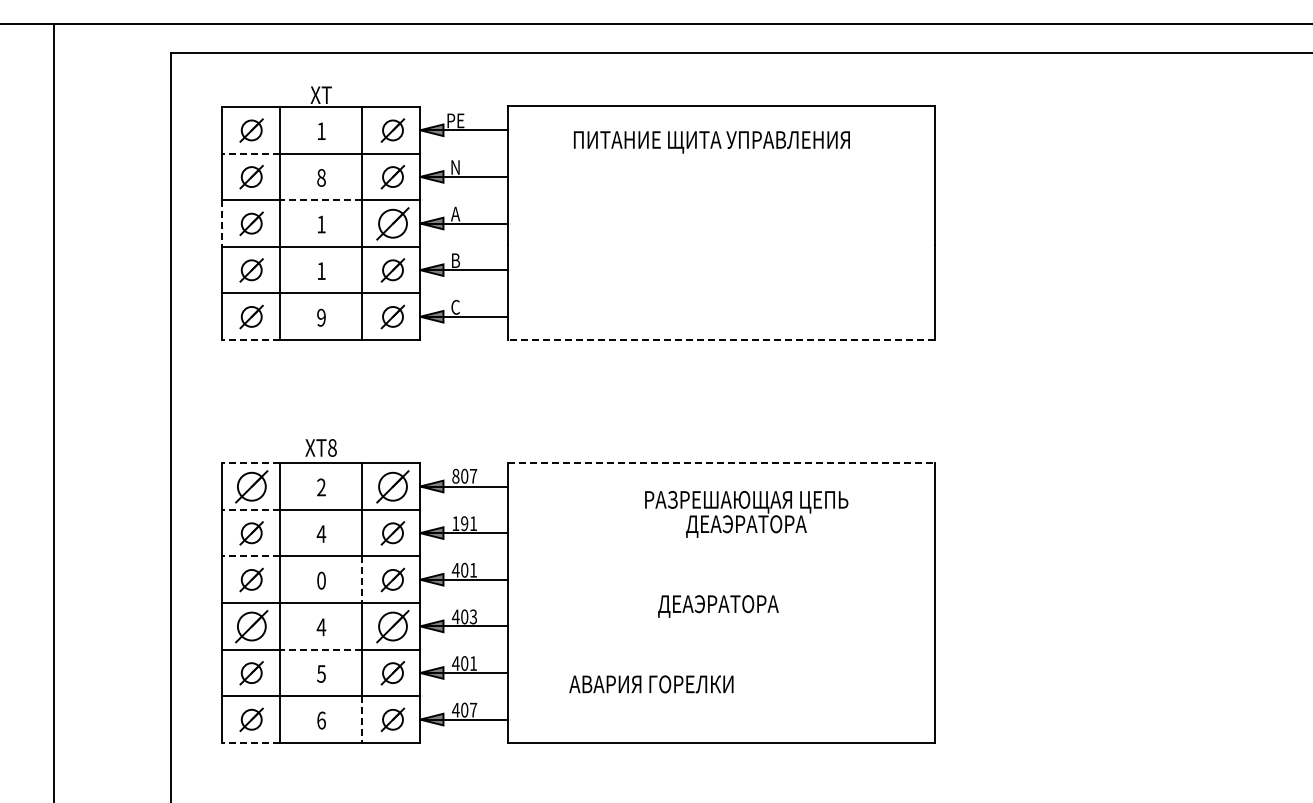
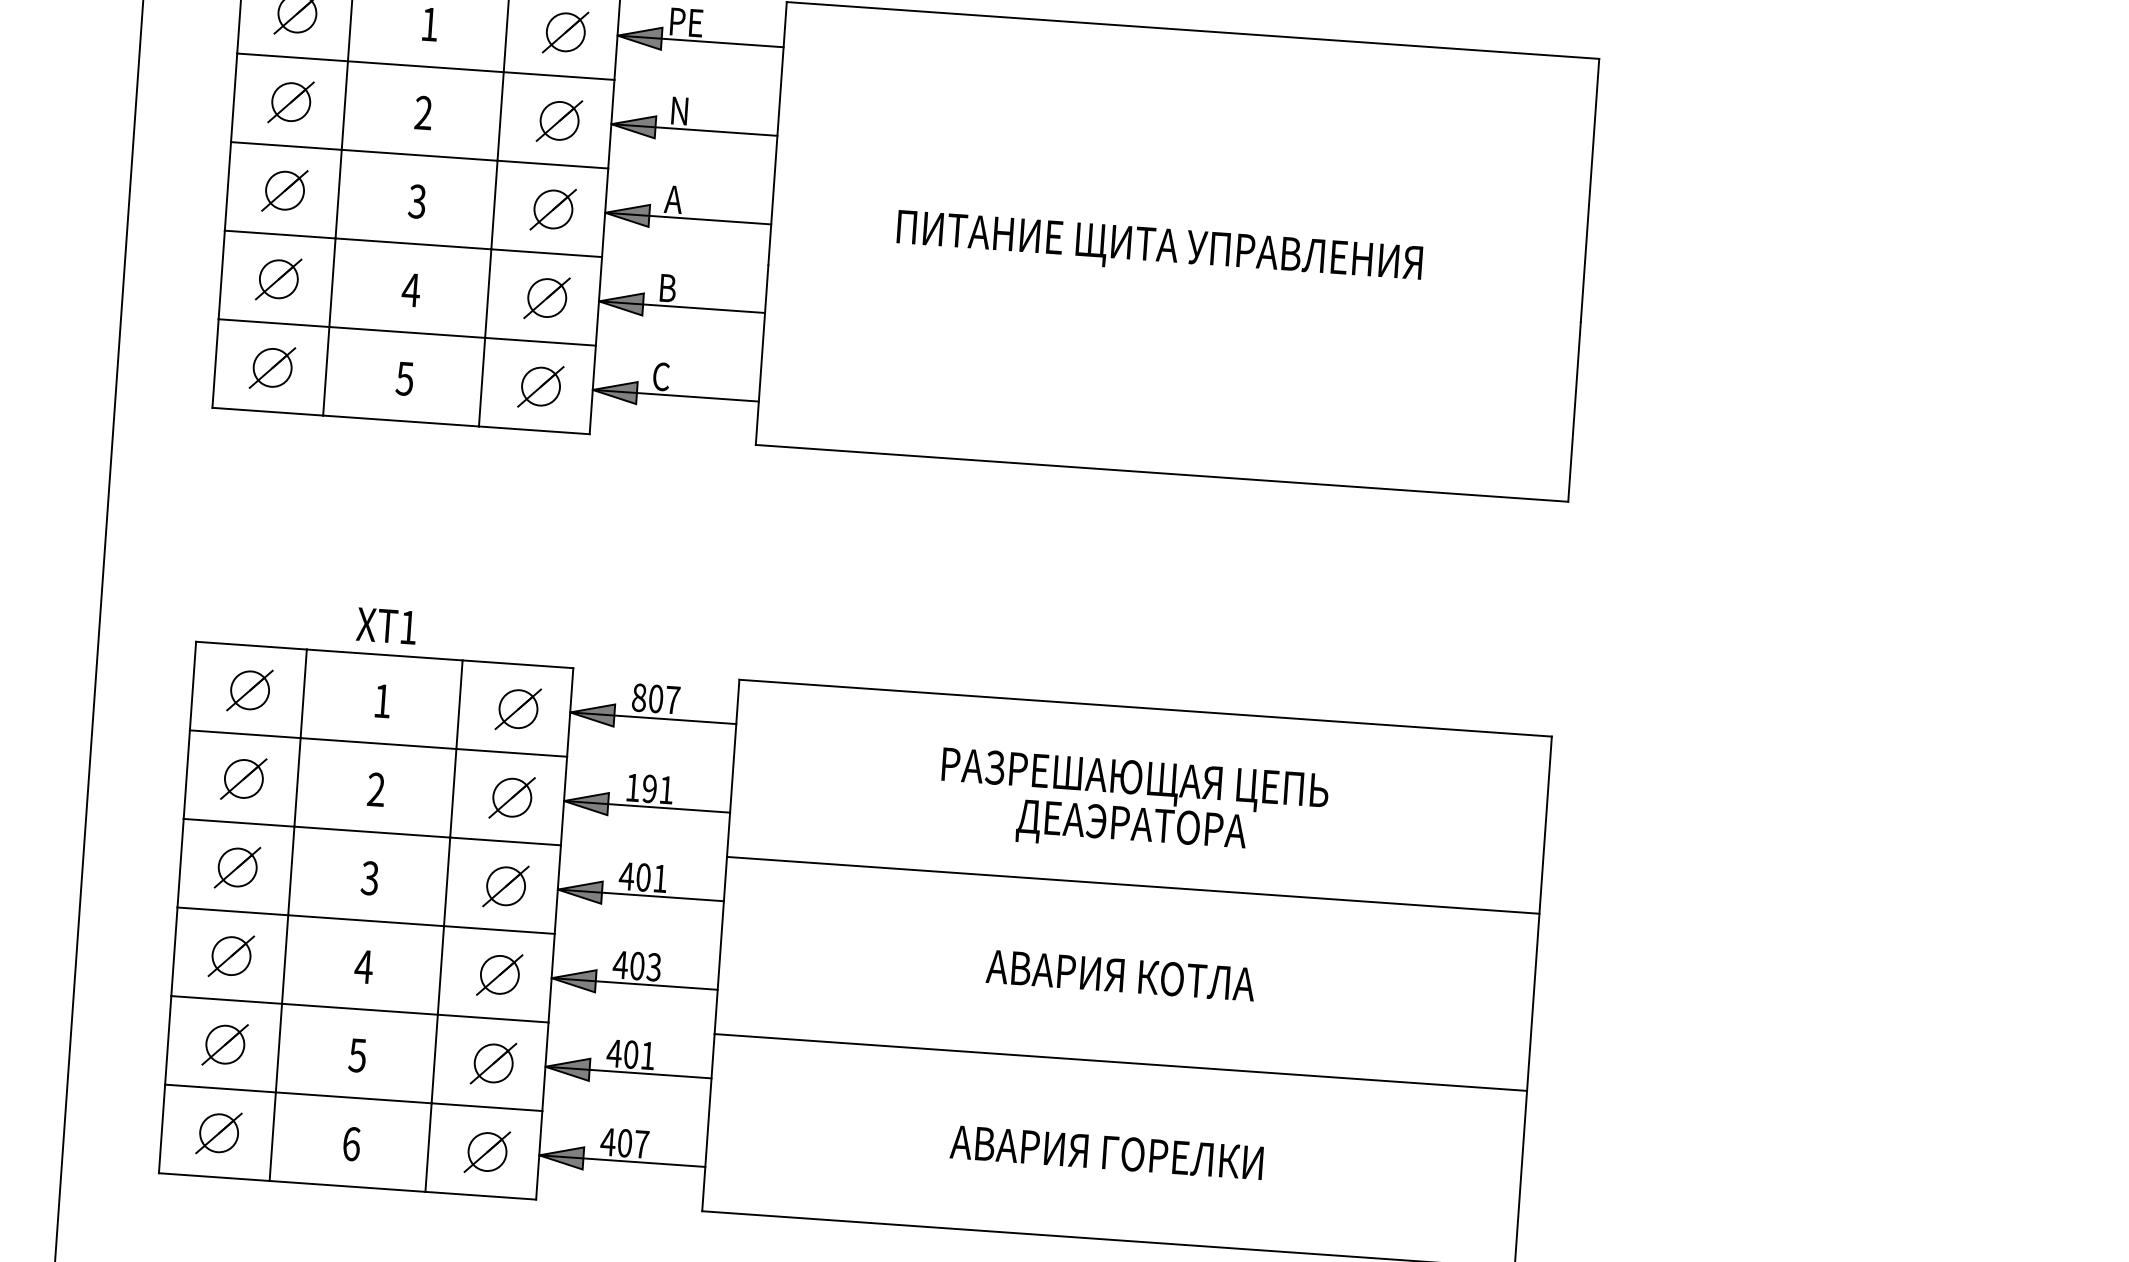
text: (711, 142) -> (1158, 249), moved
line: (250, 153) -> (291, 57), dashed -> solid
text: (321, 177) -> (423, 112), 8 -> 2
line: (320, 200) -> (418, 155), dashed -> solid
part: (392, 223) -> (552, 209), size x0.71
line: (221, 224) -> (227, 188), dashed -> solid
text: (321, 224) -> (417, 201), 1 -> 3
text: (321, 270) -> (411, 288), 1 -> 4
text: (321, 317) -> (405, 378), 9 -> 5
line: (721, 339) -> (1162, 473), dashed -> solid
line: (250, 340) -> (267, 412), dashed -> solid
text: (332, 447) -> (408, 626), XT8 -> XT1
line: (250, 463) -> (250, 646), dashed -> solid
line: (721, 463) -> (1145, 708), dashed -> solid
part: (251, 486) -> (249, 690), size x0.71
part: (392, 486) -> (517, 708), size x0.71
text: (321, 487) -> (382, 701), 2 -> 1
line: (250, 509) -> (244, 733), dashed -> solid
text: (746, 513) -> (1133, 803), moved
text: (321, 533) -> (376, 788), 4 -> 2
line: (250, 556) -> (238, 822), dashed -> solid
line: (721, 556) -> (1133, 885), added
text: (321, 580) -> (370, 877), 0 -> 3
line: (361, 580) -> (446, 883), dashed -> solid
text: (717, 606) -> (1119, 979), ДЕАЭРАТОРА -> АВАРИЯ КОТЛА
part: (251, 626) -> (231, 956), size x0.71
part: (392, 626) -> (498, 974), size x0.71
line: (320, 649) -> (359, 1008), dashed -> solid
line: (721, 649) -> (1120, 1062), added
text: (651, 684) -> (1106, 1152), moved
line: (361, 720) -> (427, 1149), dashed -> solid
line: (250, 742) -> (213, 1176), dashed -> solid

